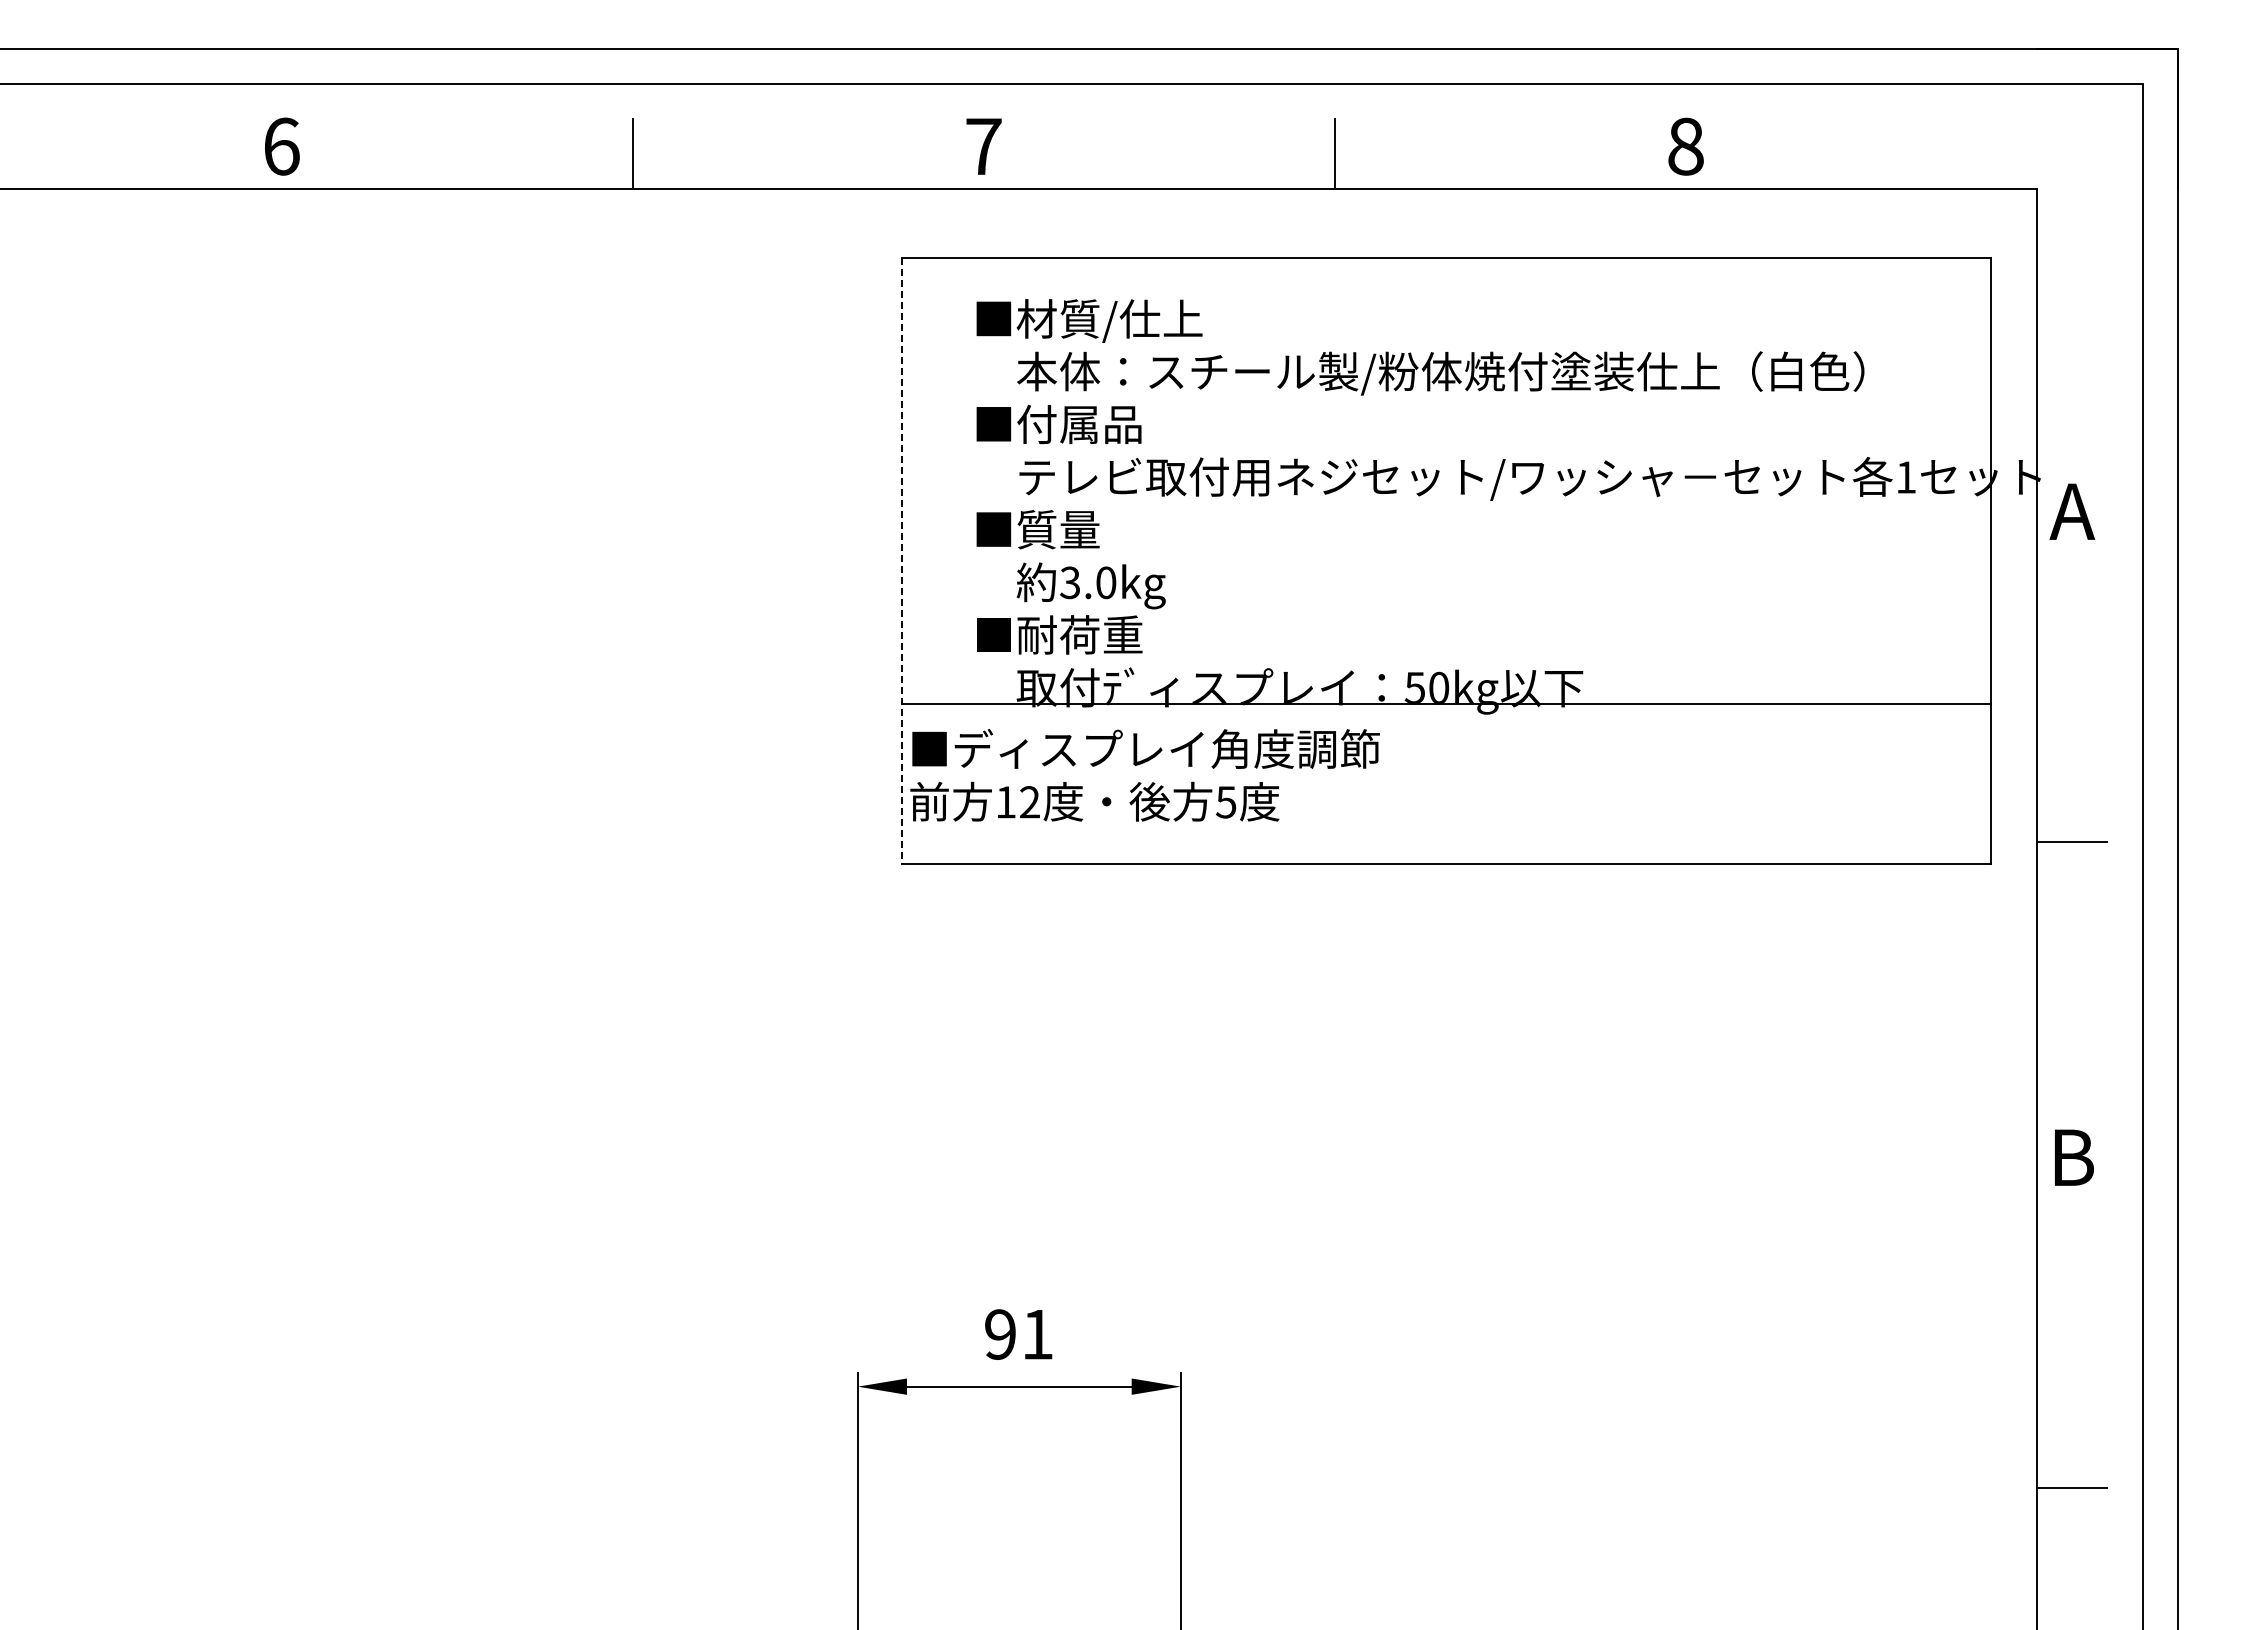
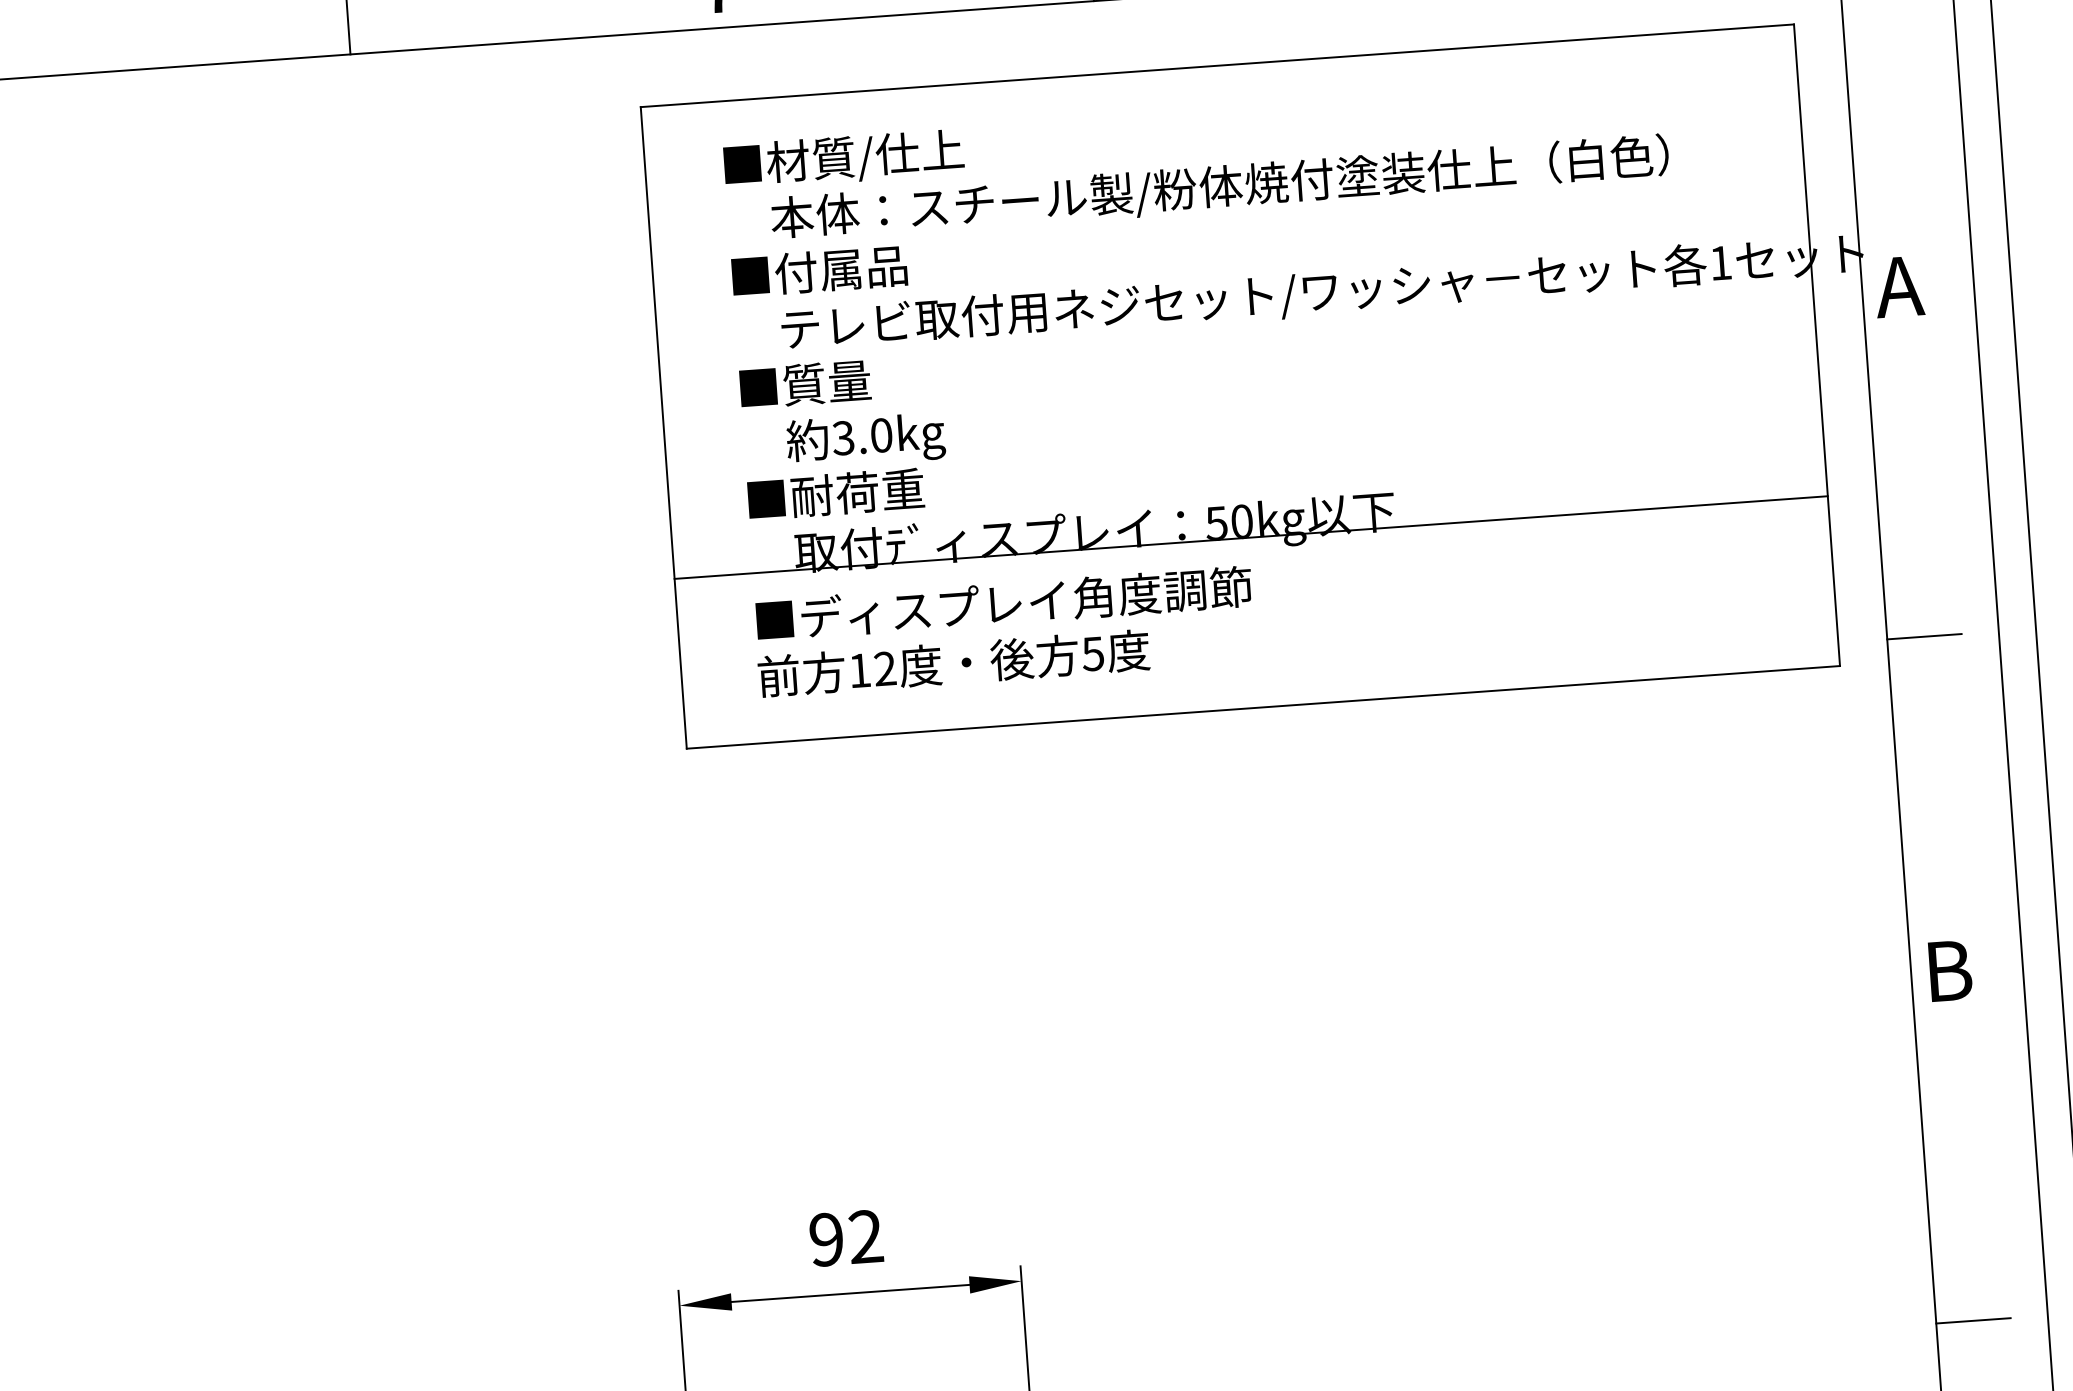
line: (902, 561) -> (664, 428), dashed -> solid
text: (1144, 775) -> (1004, 631), moved
text: (1037, 1334) -> (865, 1236), 91 -> 92

